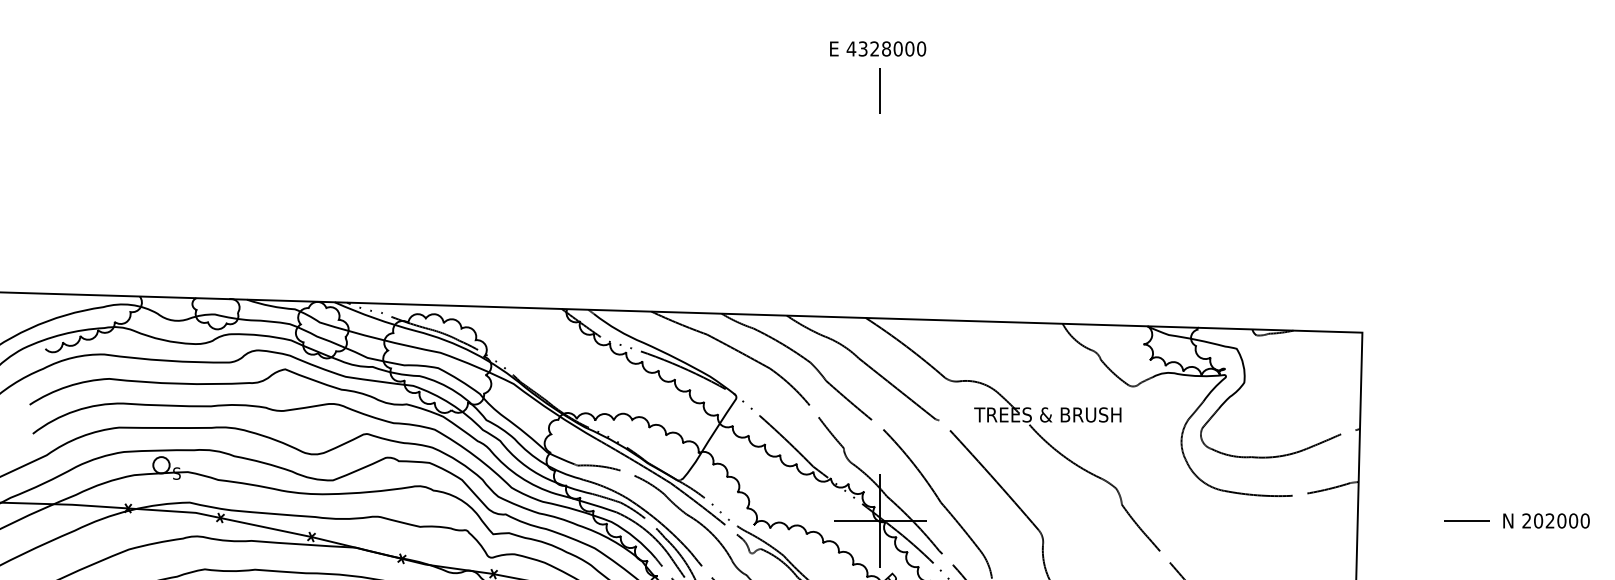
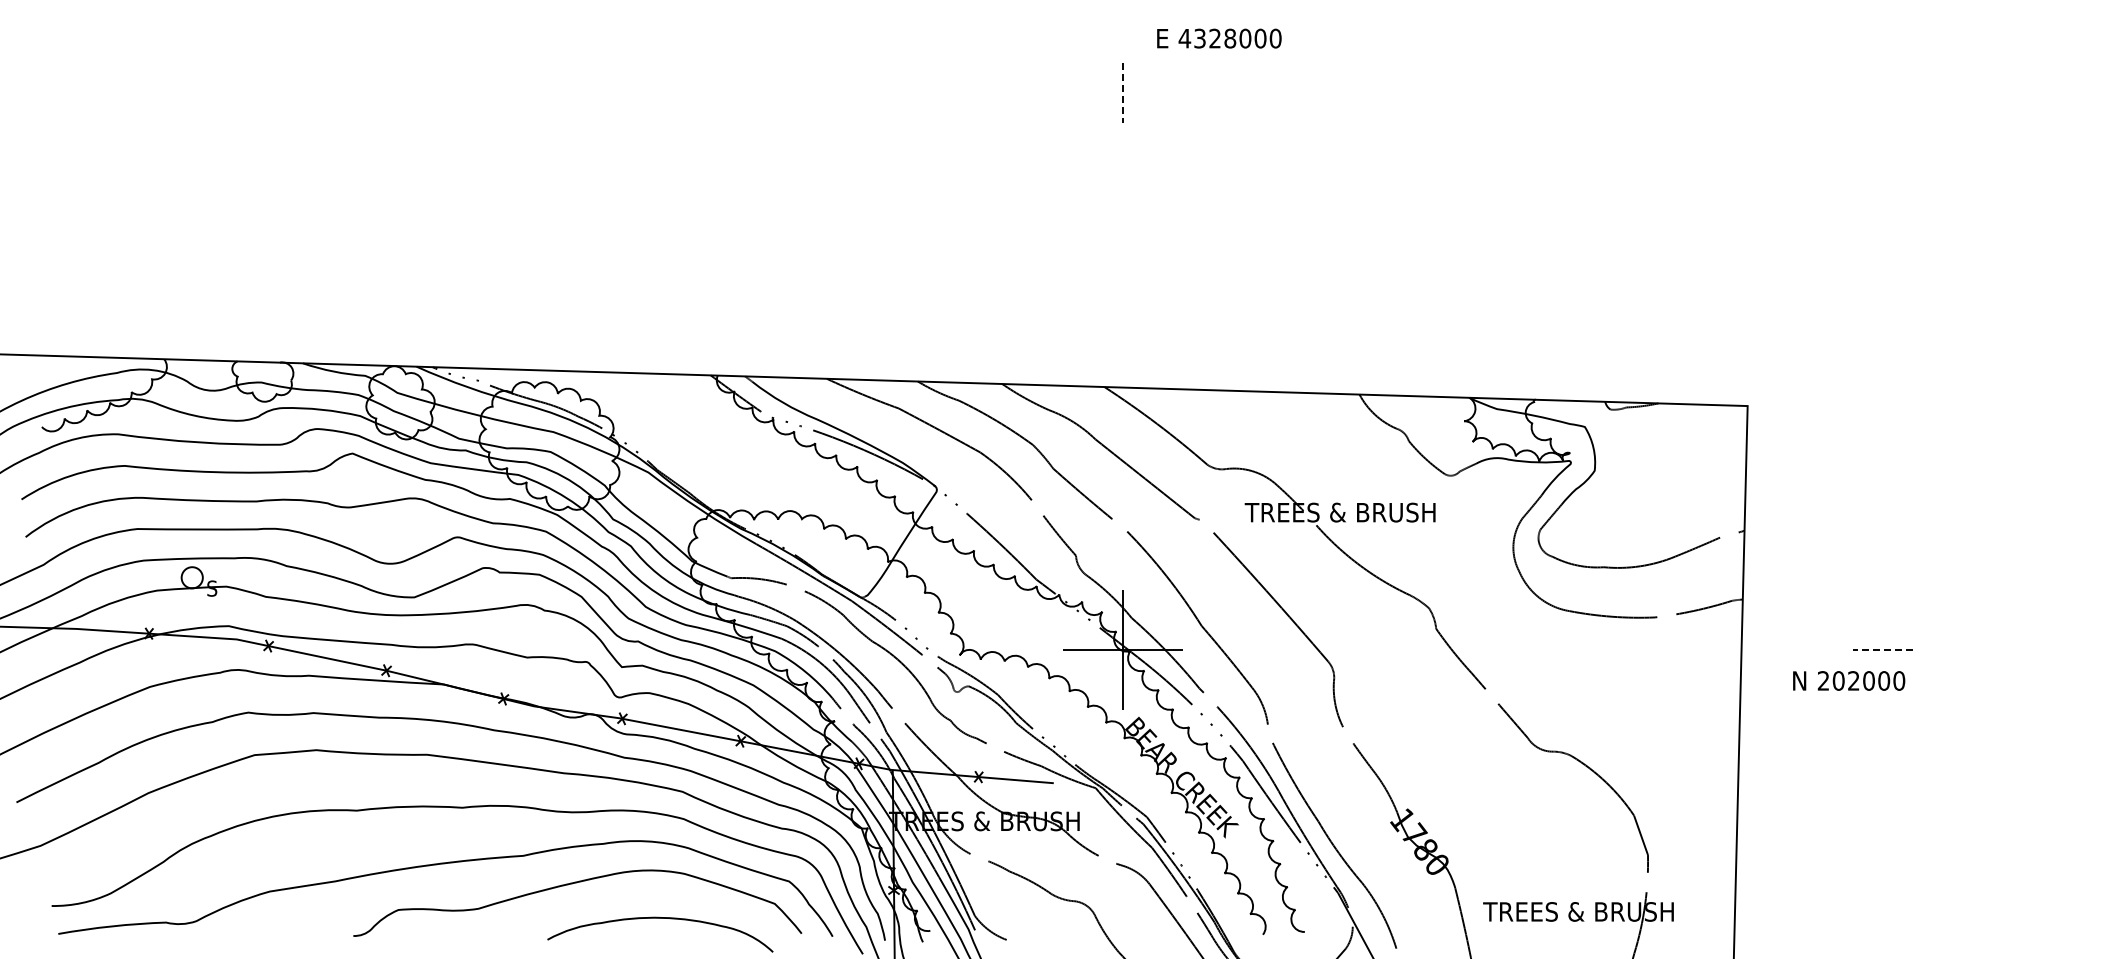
text: (878, 48) -> (1219, 38), moved
line: (880, 91) -> (1123, 93), solid -> dashed
line: (1466, 520) -> (1882, 649), solid -> dashed
text: (1546, 520) -> (1849, 680), moved

